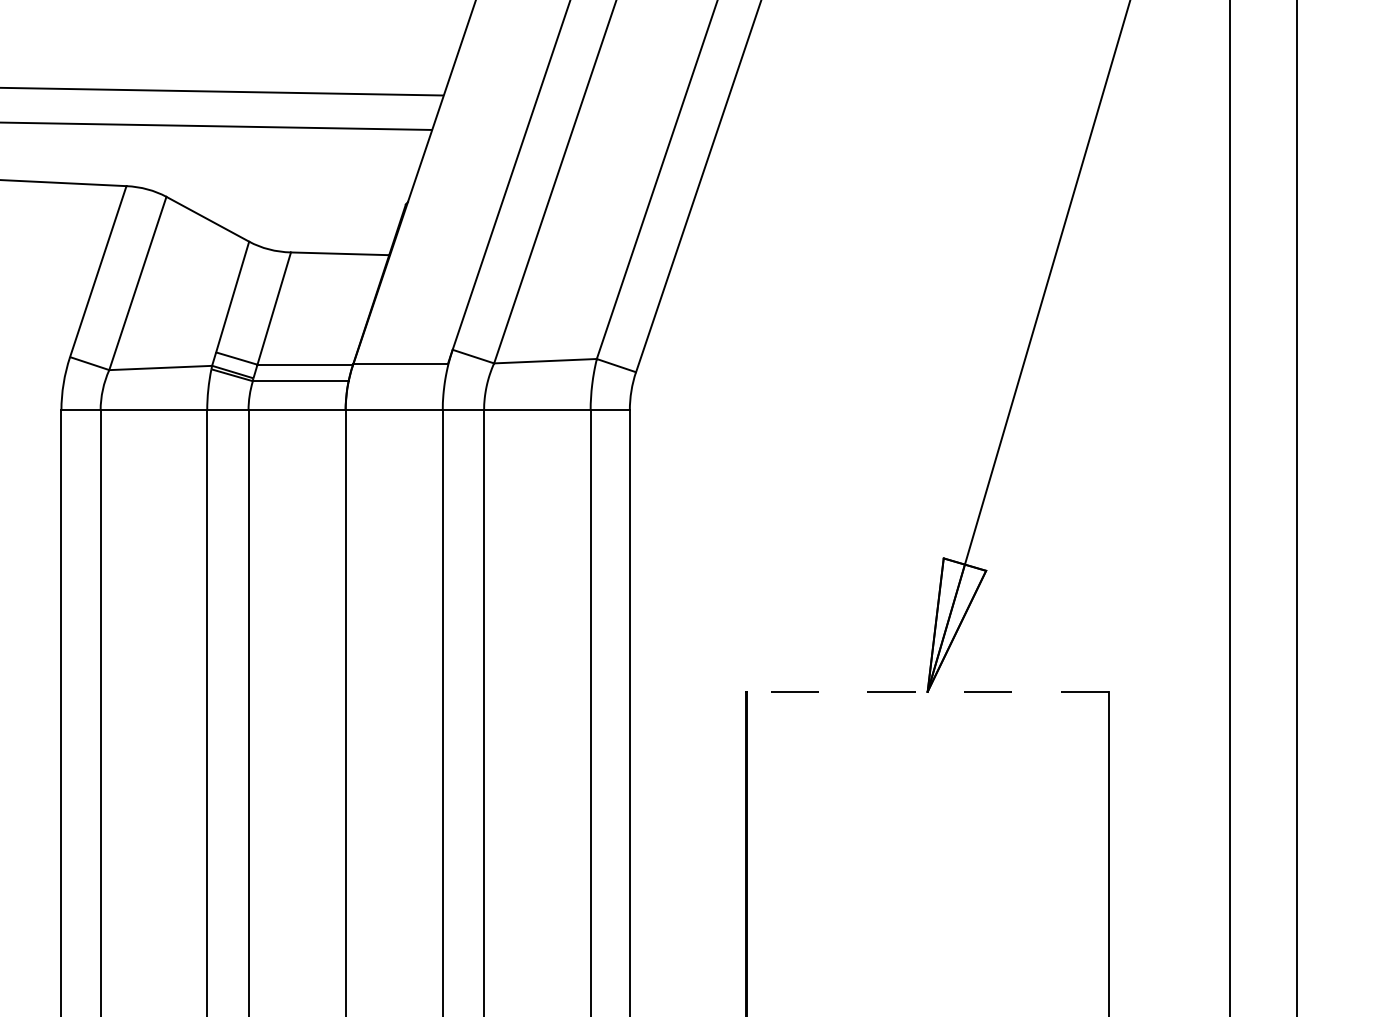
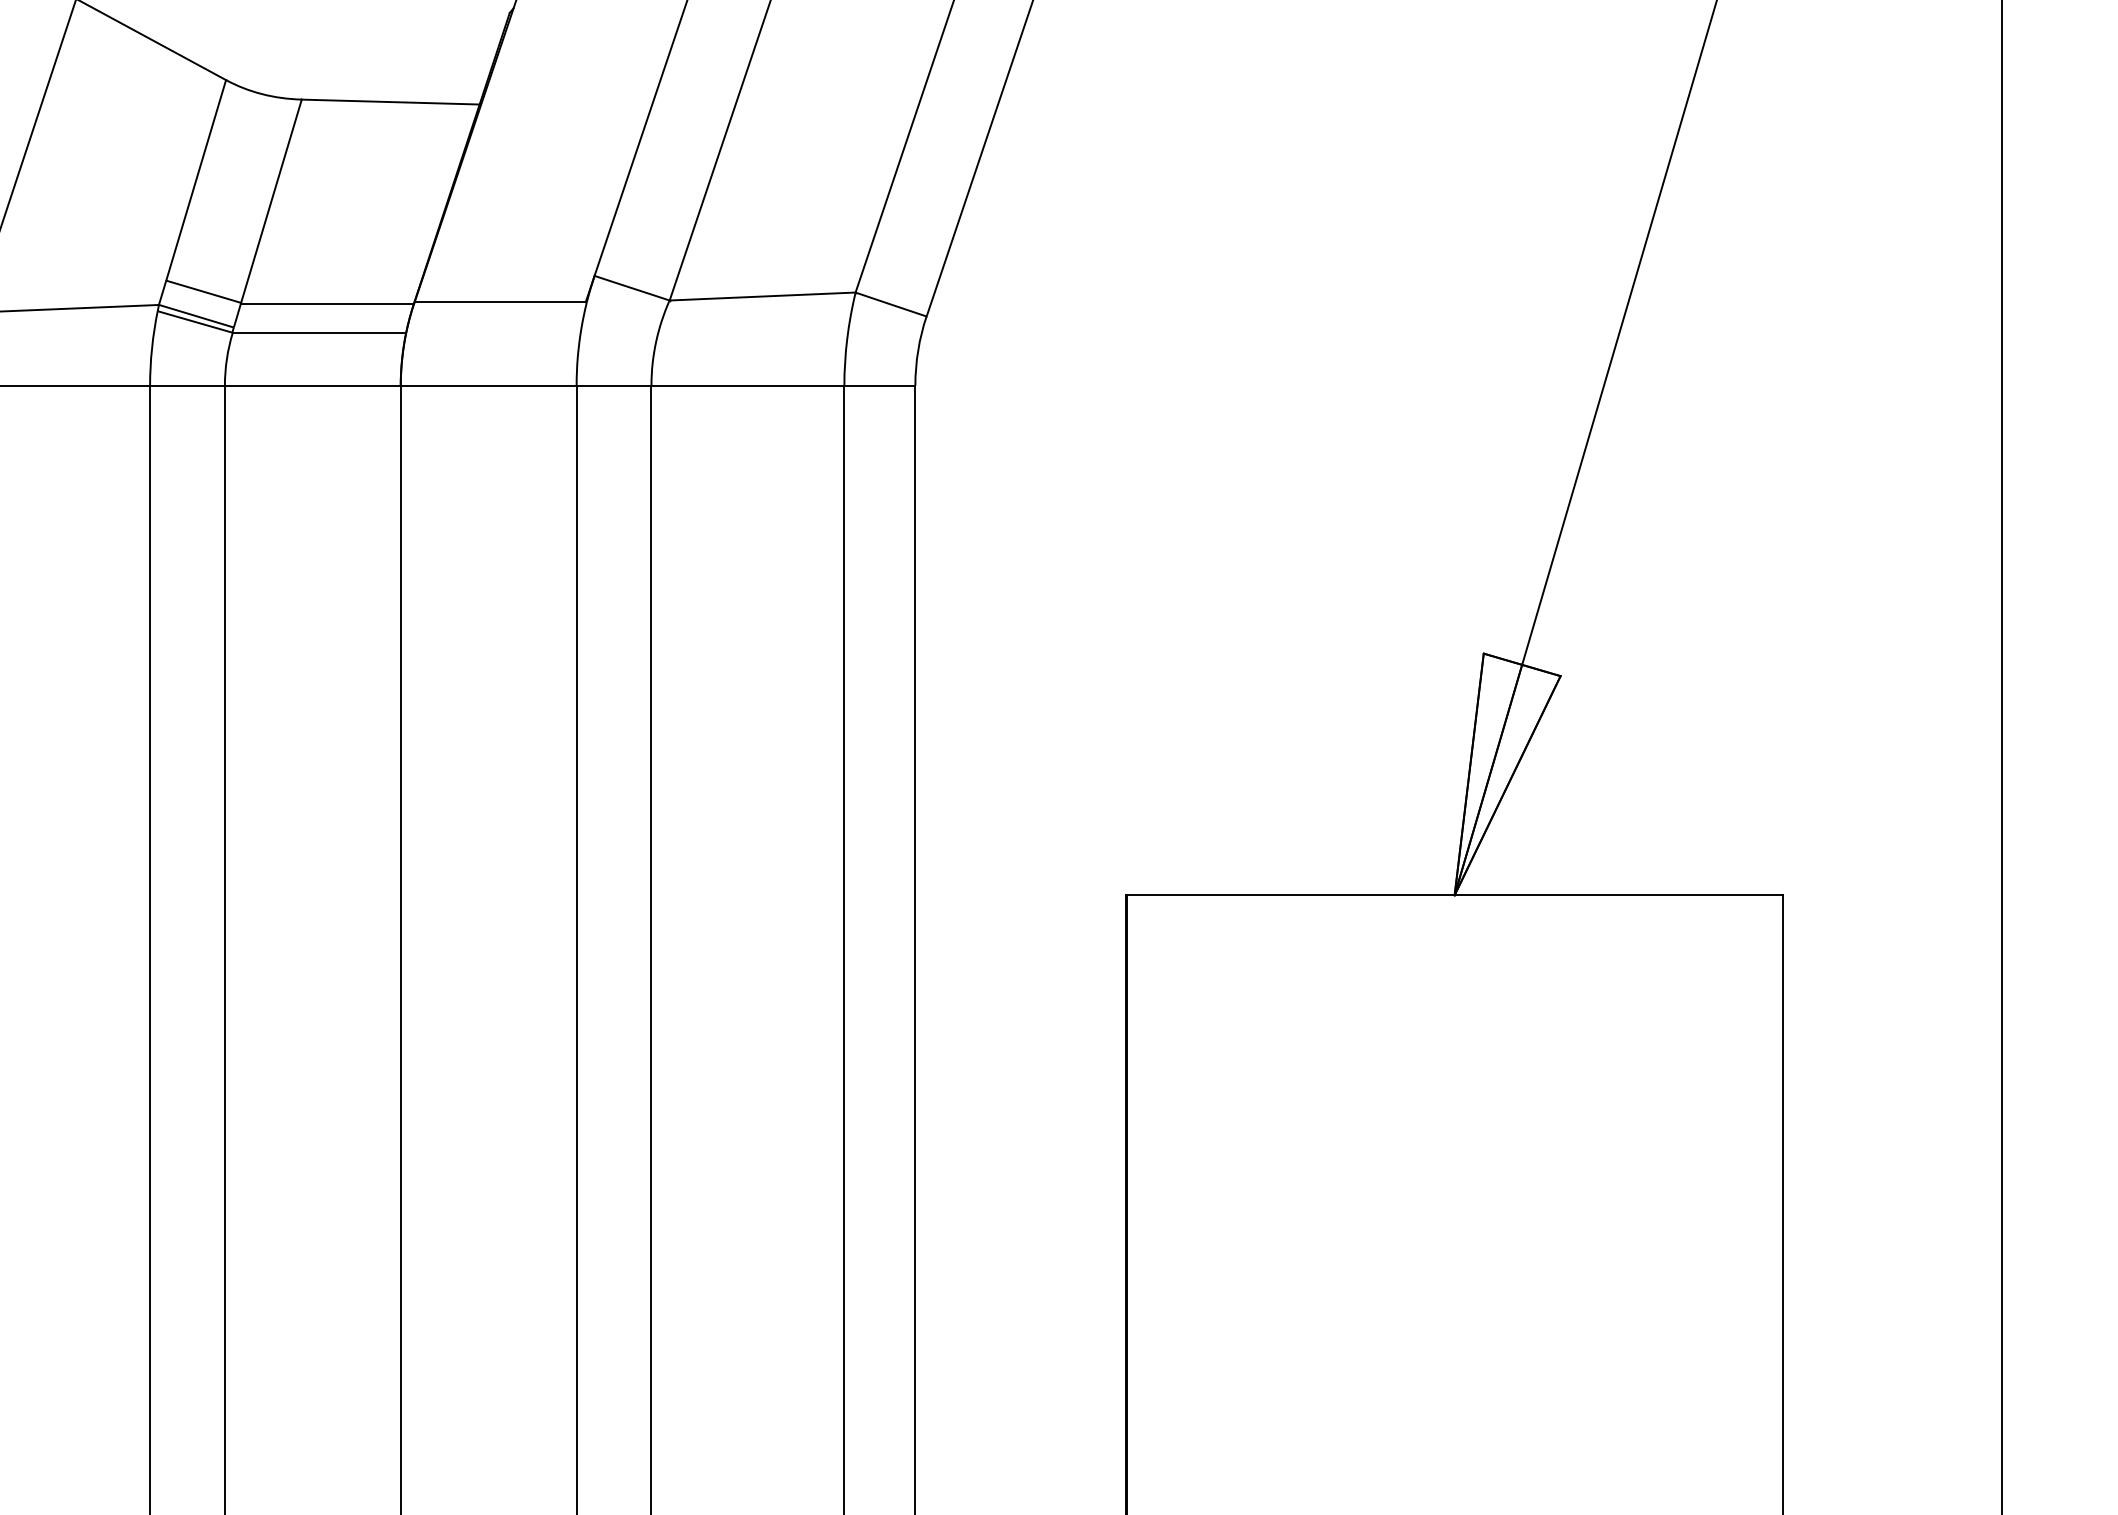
line: (927, 691) -> (1454, 894), dashed -> solid

